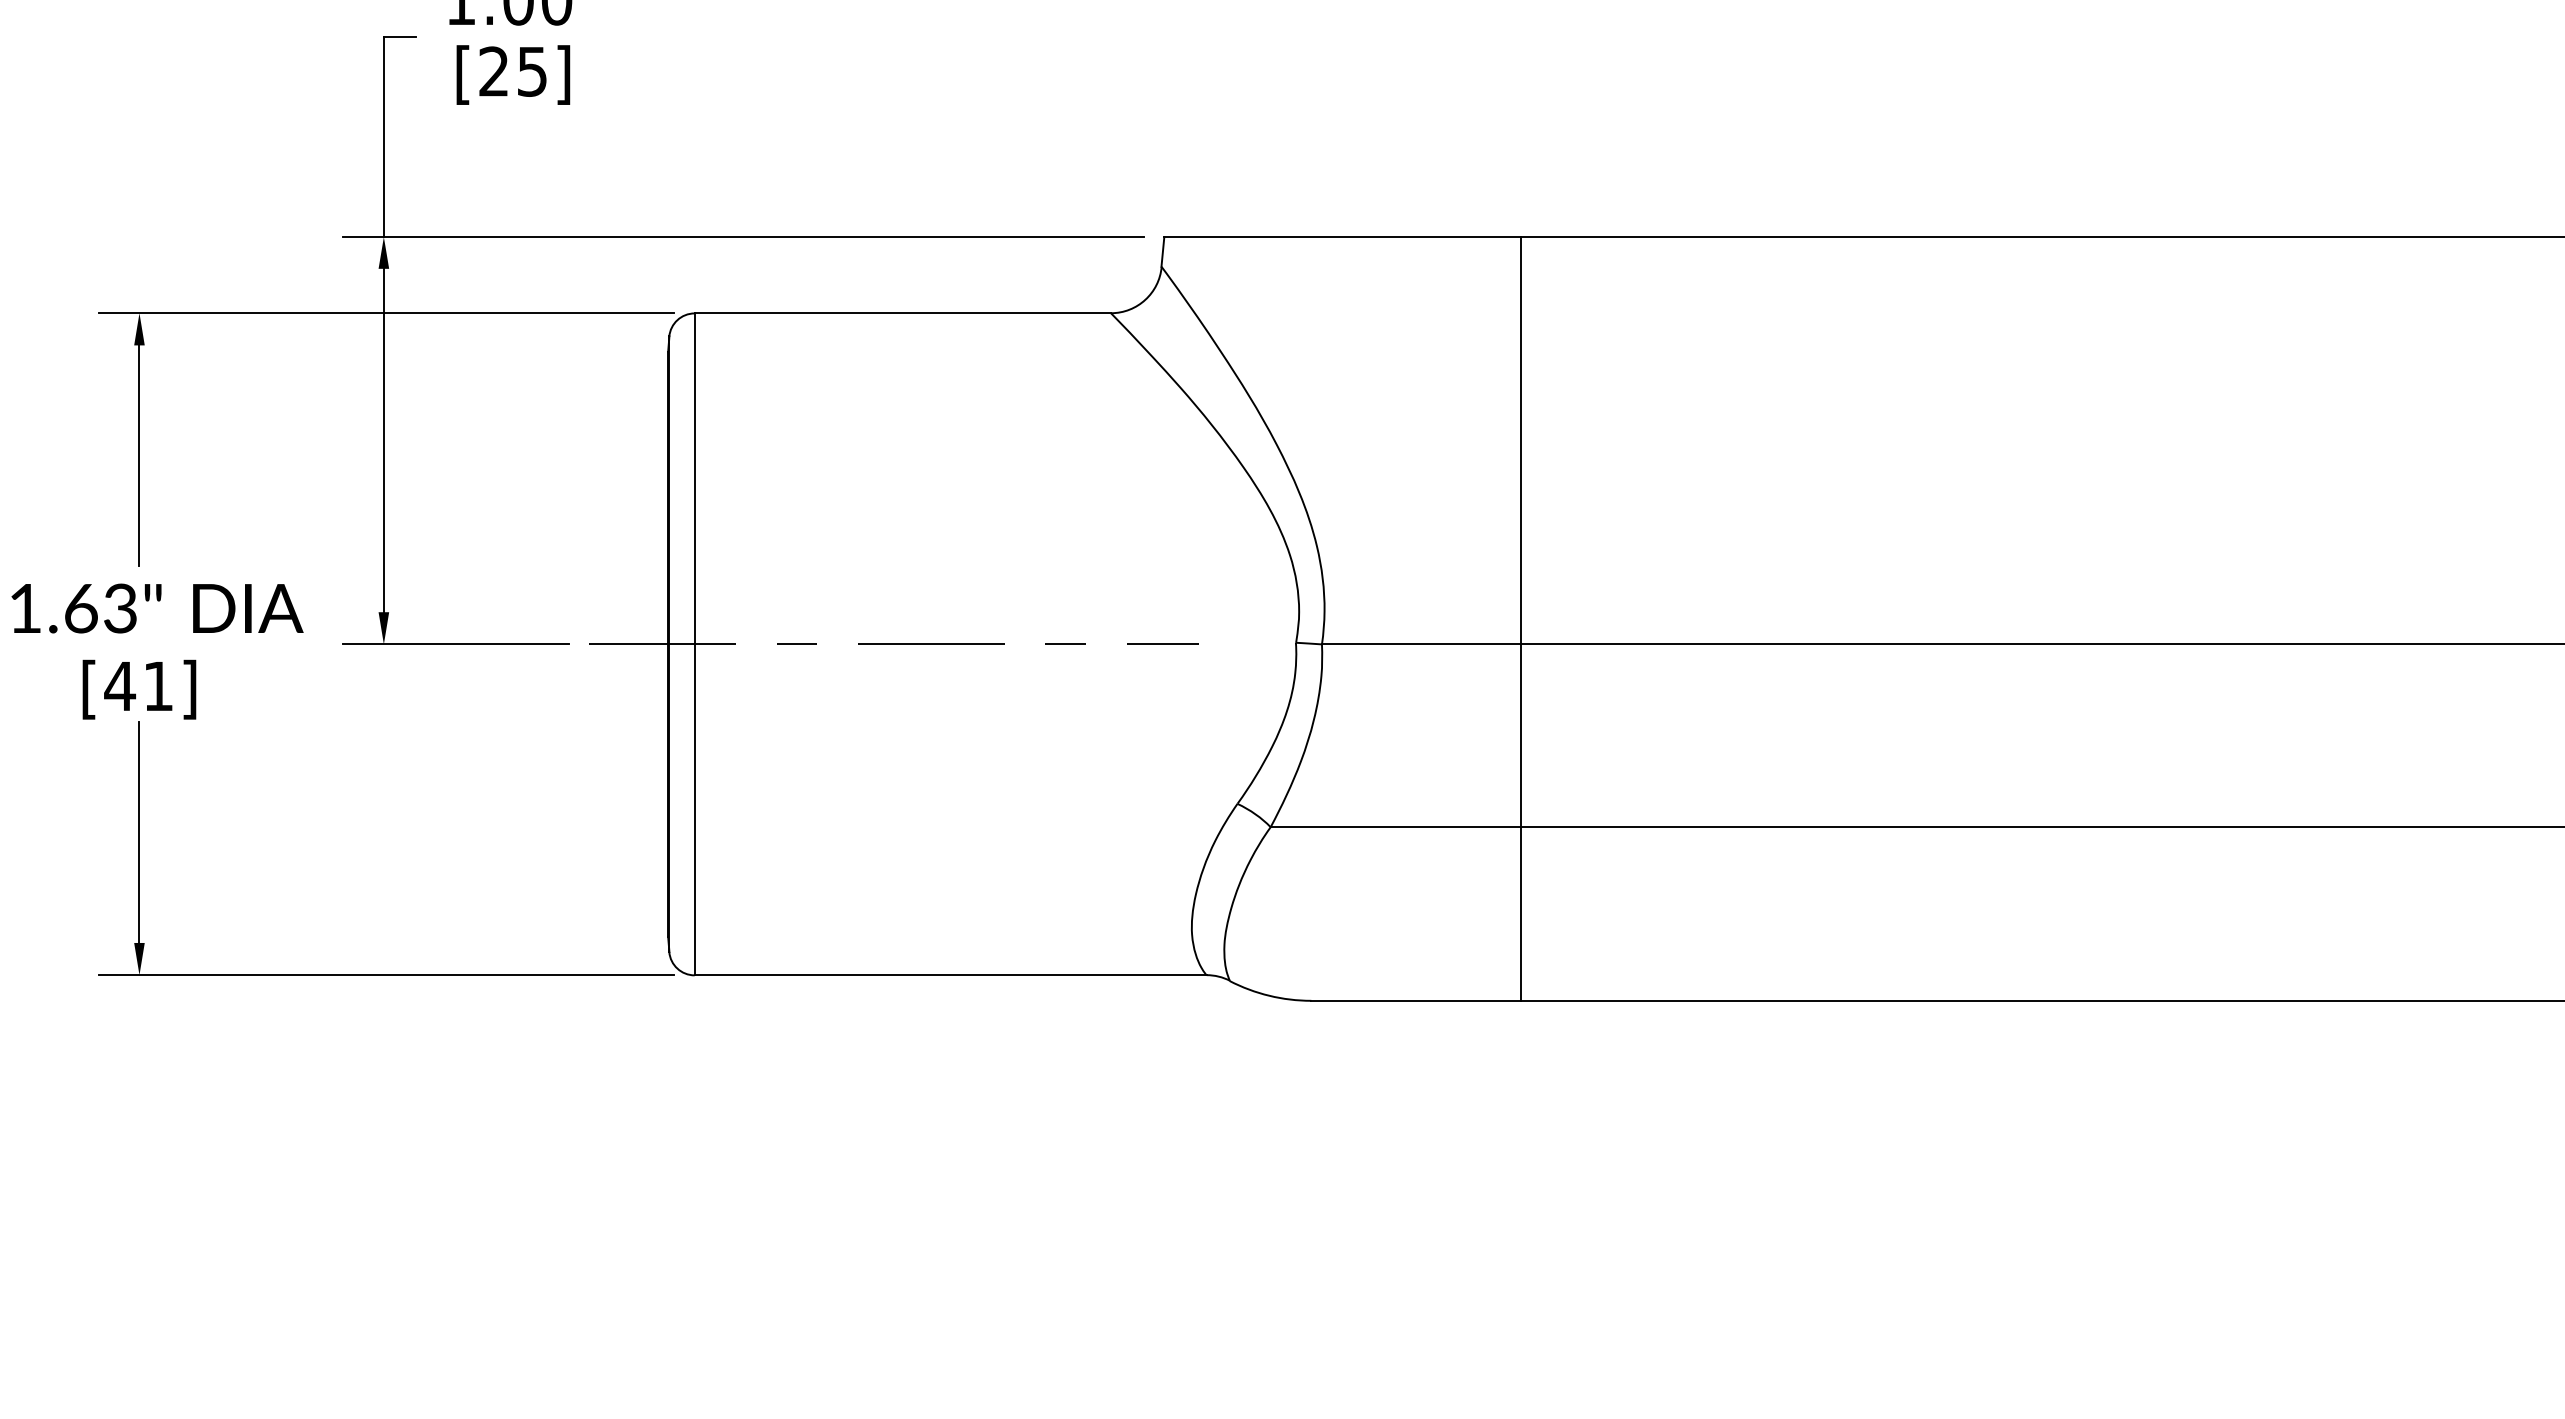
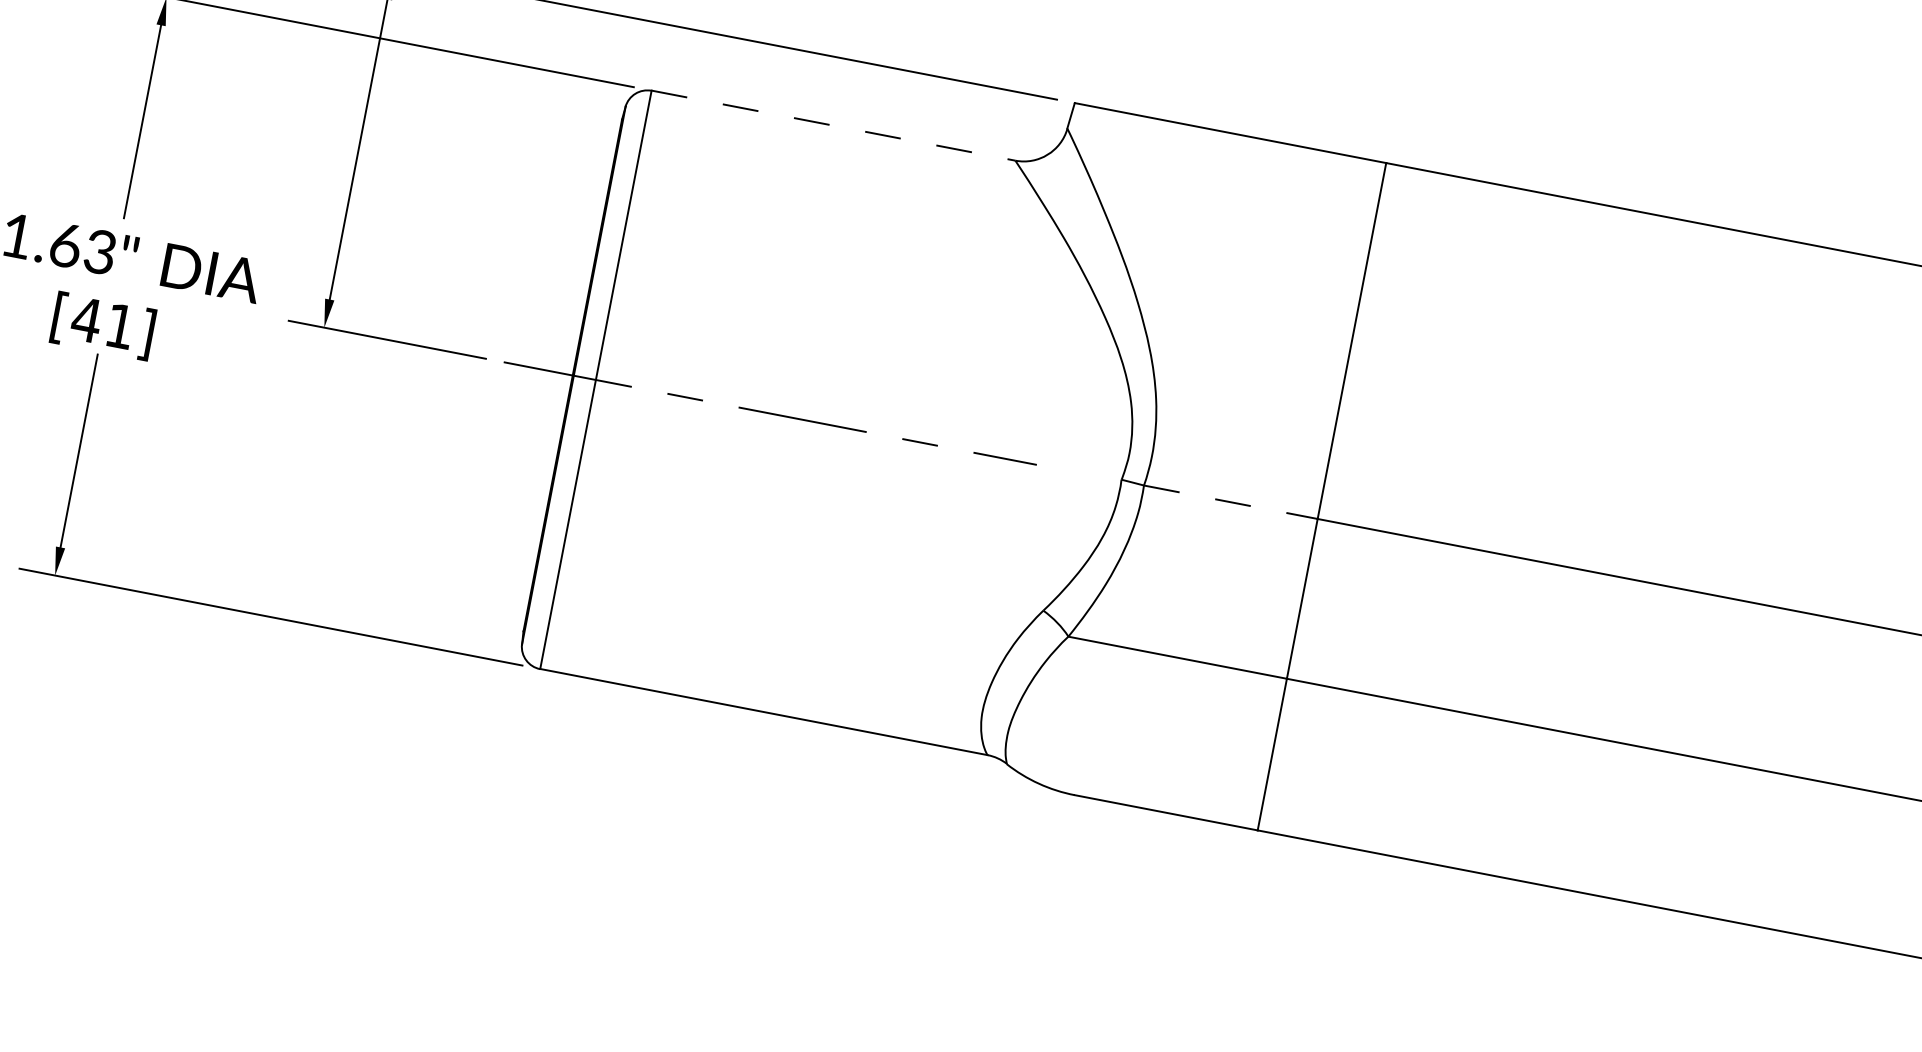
line: (903, 313) -> (834, 125), solid -> dashed
line: (1421, 644) -> (1230, 502), solid -> dashed

